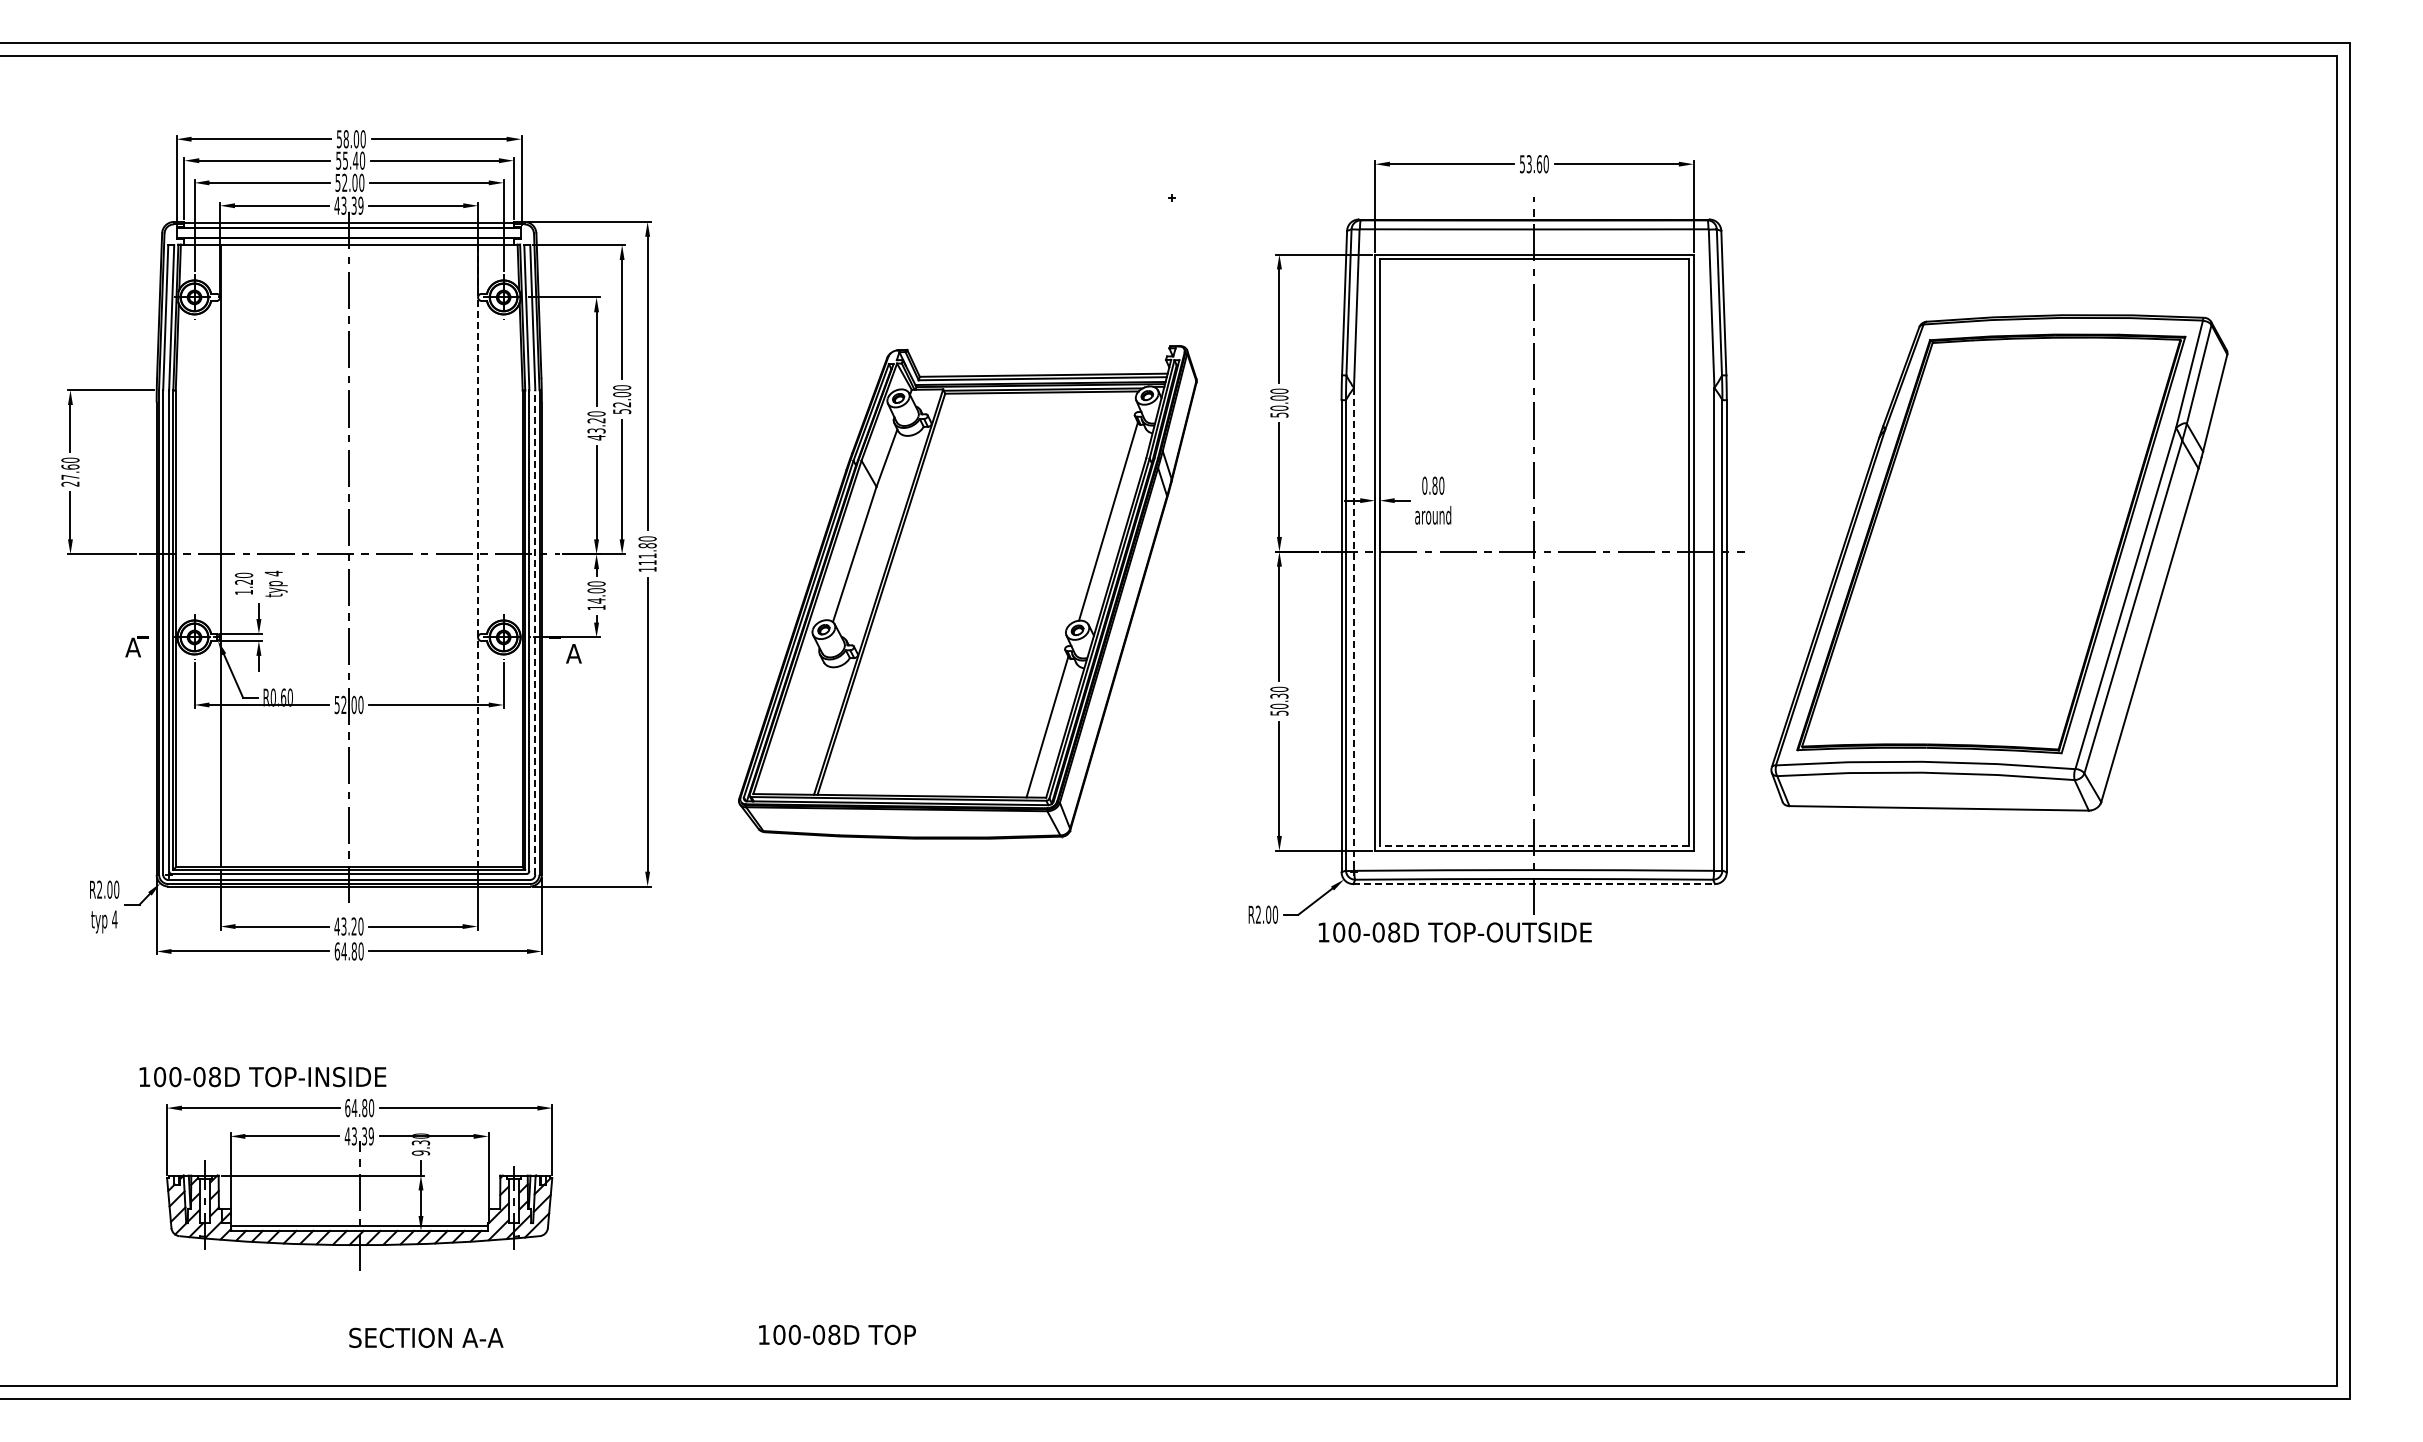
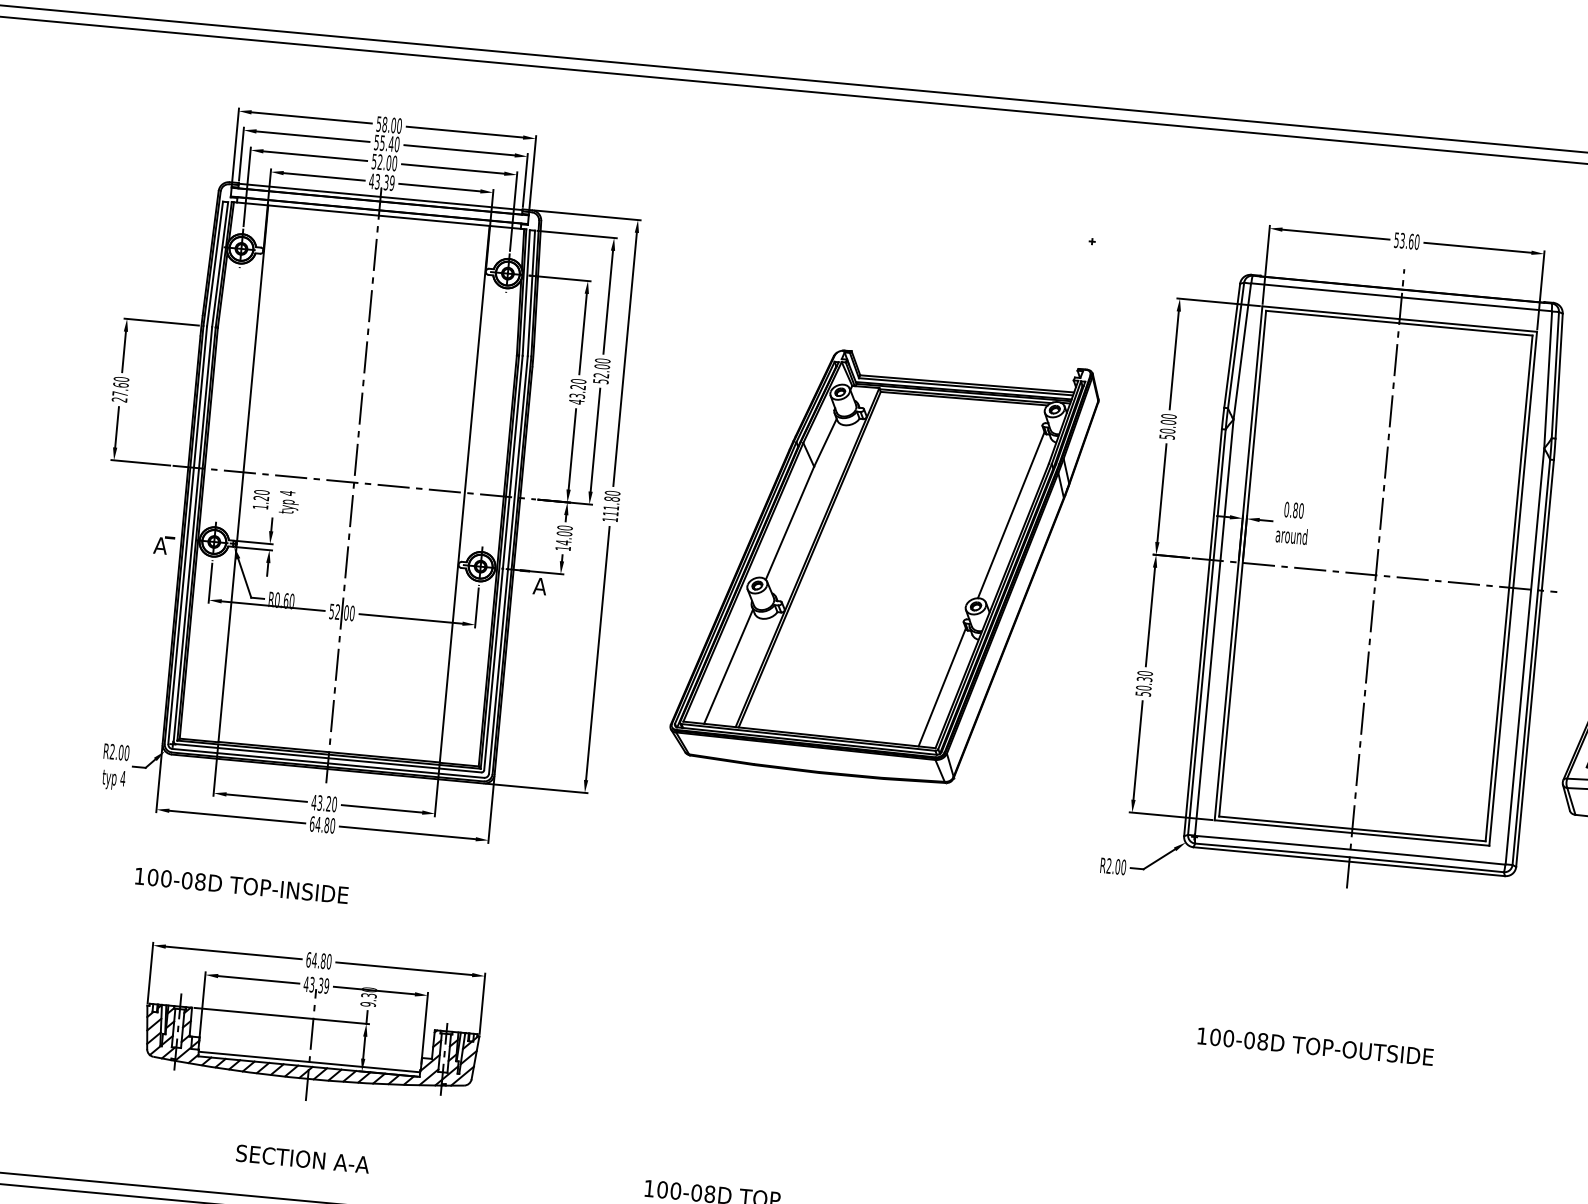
line: (477, 556) -> (464, 494), dashed -> solid
line: (1353, 629) -> (1213, 627), dashed -> solid
line: (535, 632) -> (508, 564), dashed -> solid
line: (799, 725) -> (728, 666), added
line: (1534, 846) -> (1352, 829), dashed -> solid
line: (1534, 884) -> (1349, 862), dashed -> solid
text: (1454, 932) -> (1314, 1046), moved
text: (262, 1077) -> (241, 886), moved
text: (426, 1337) -> (303, 1158), moved

